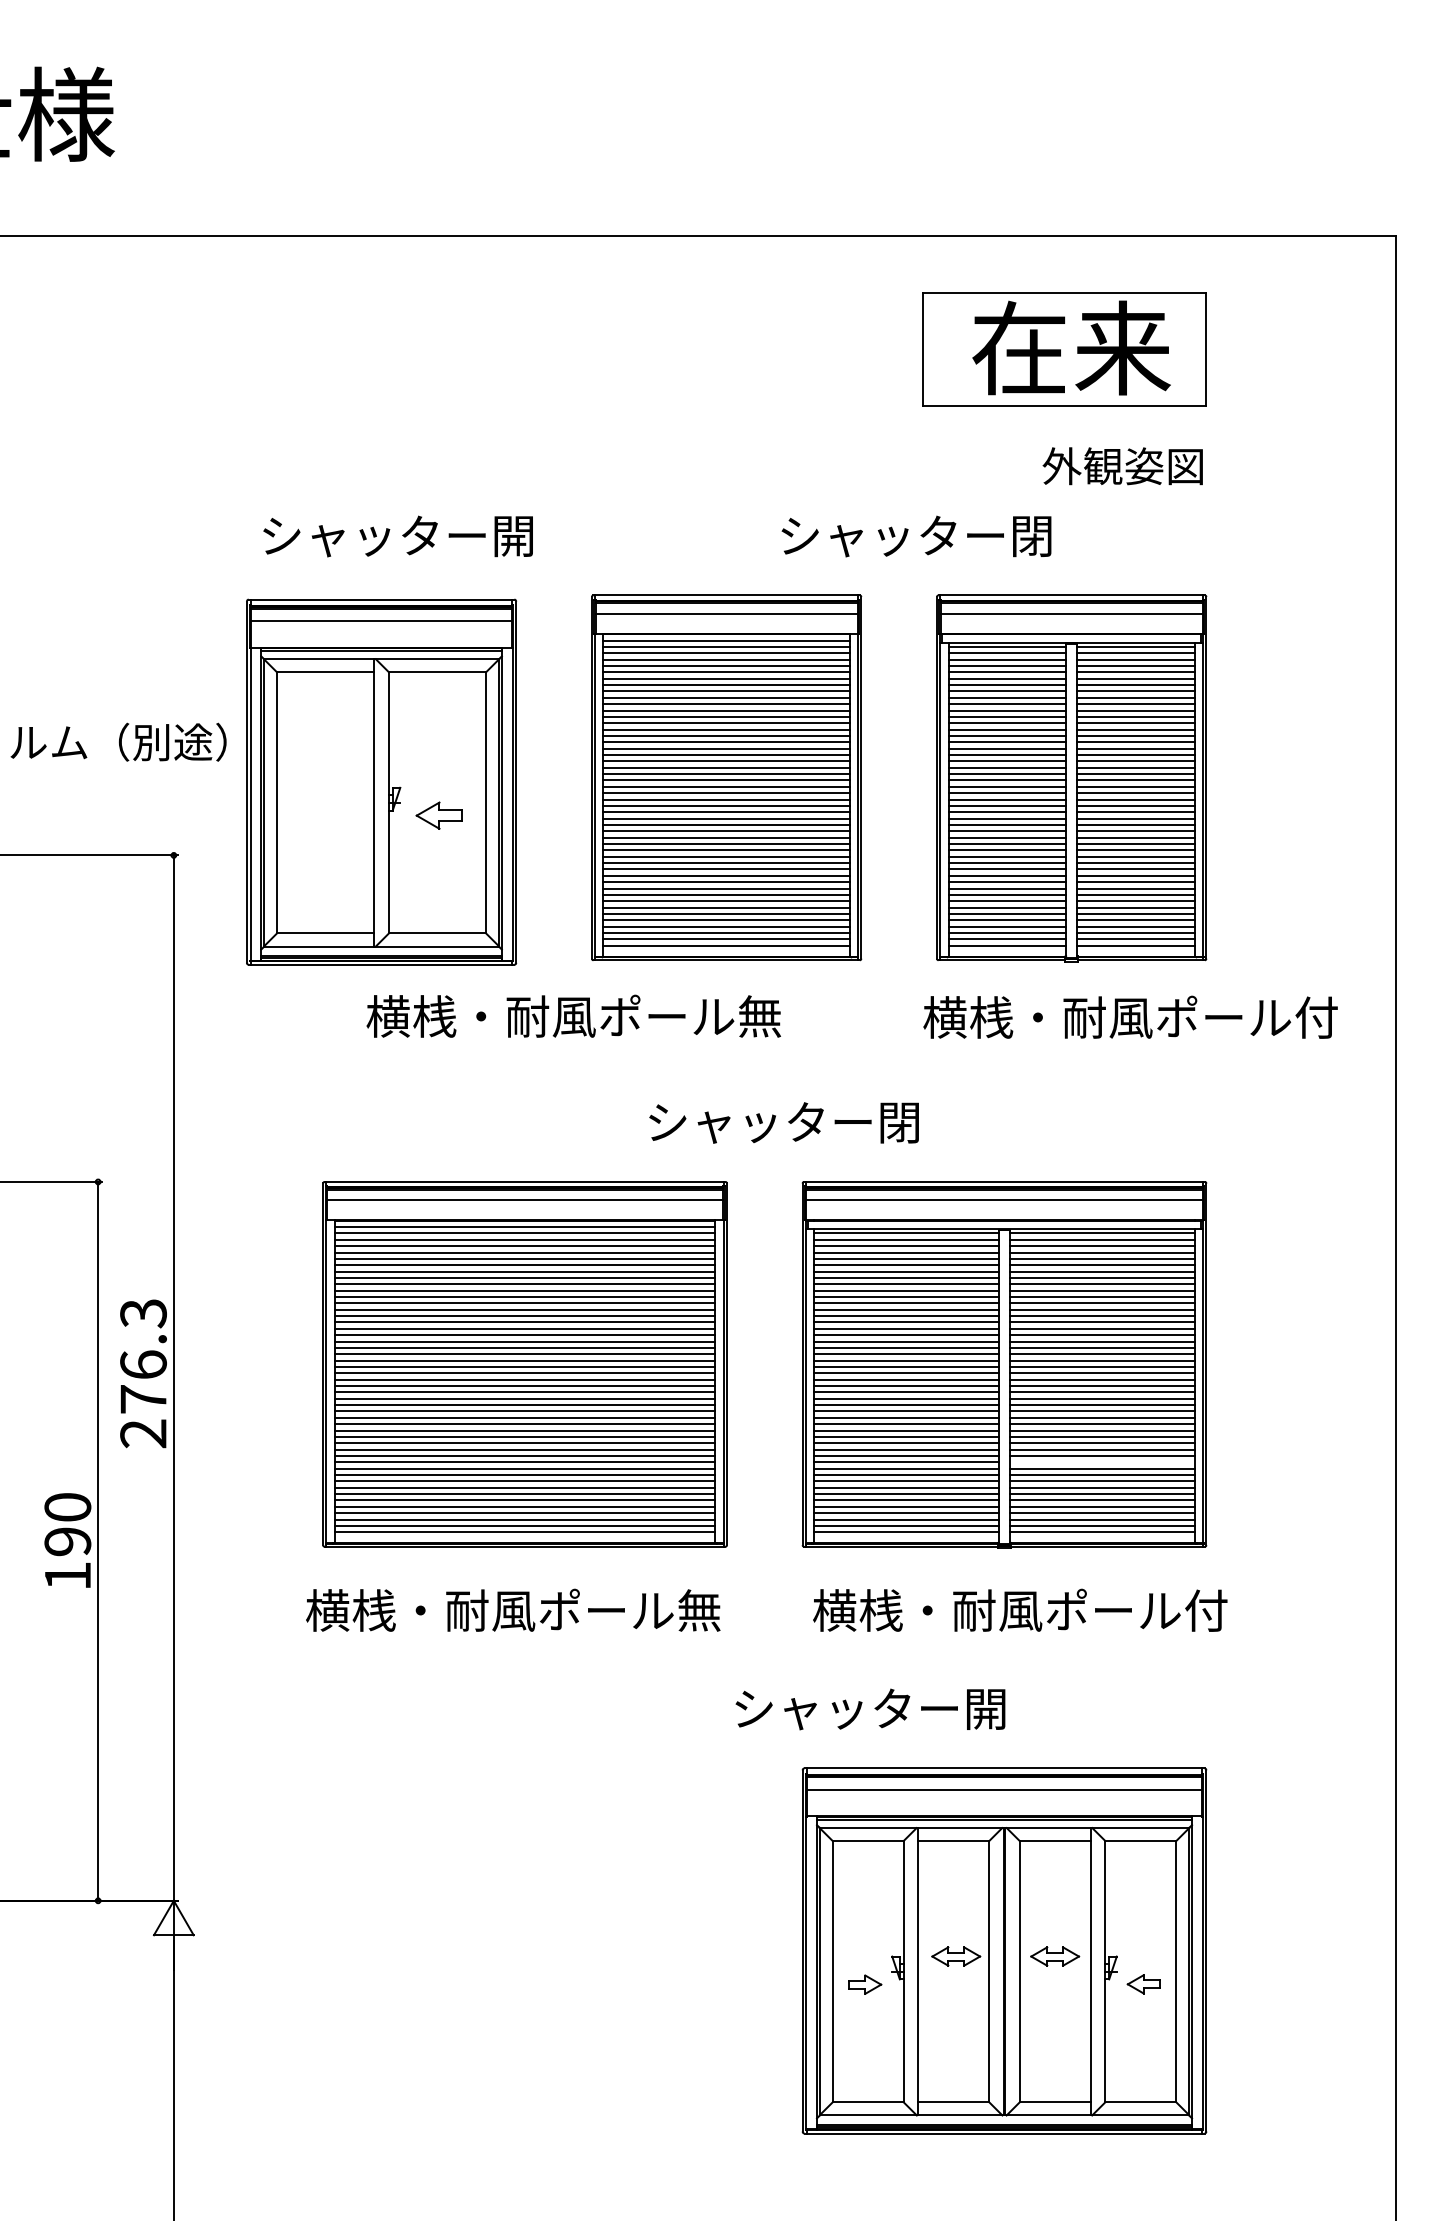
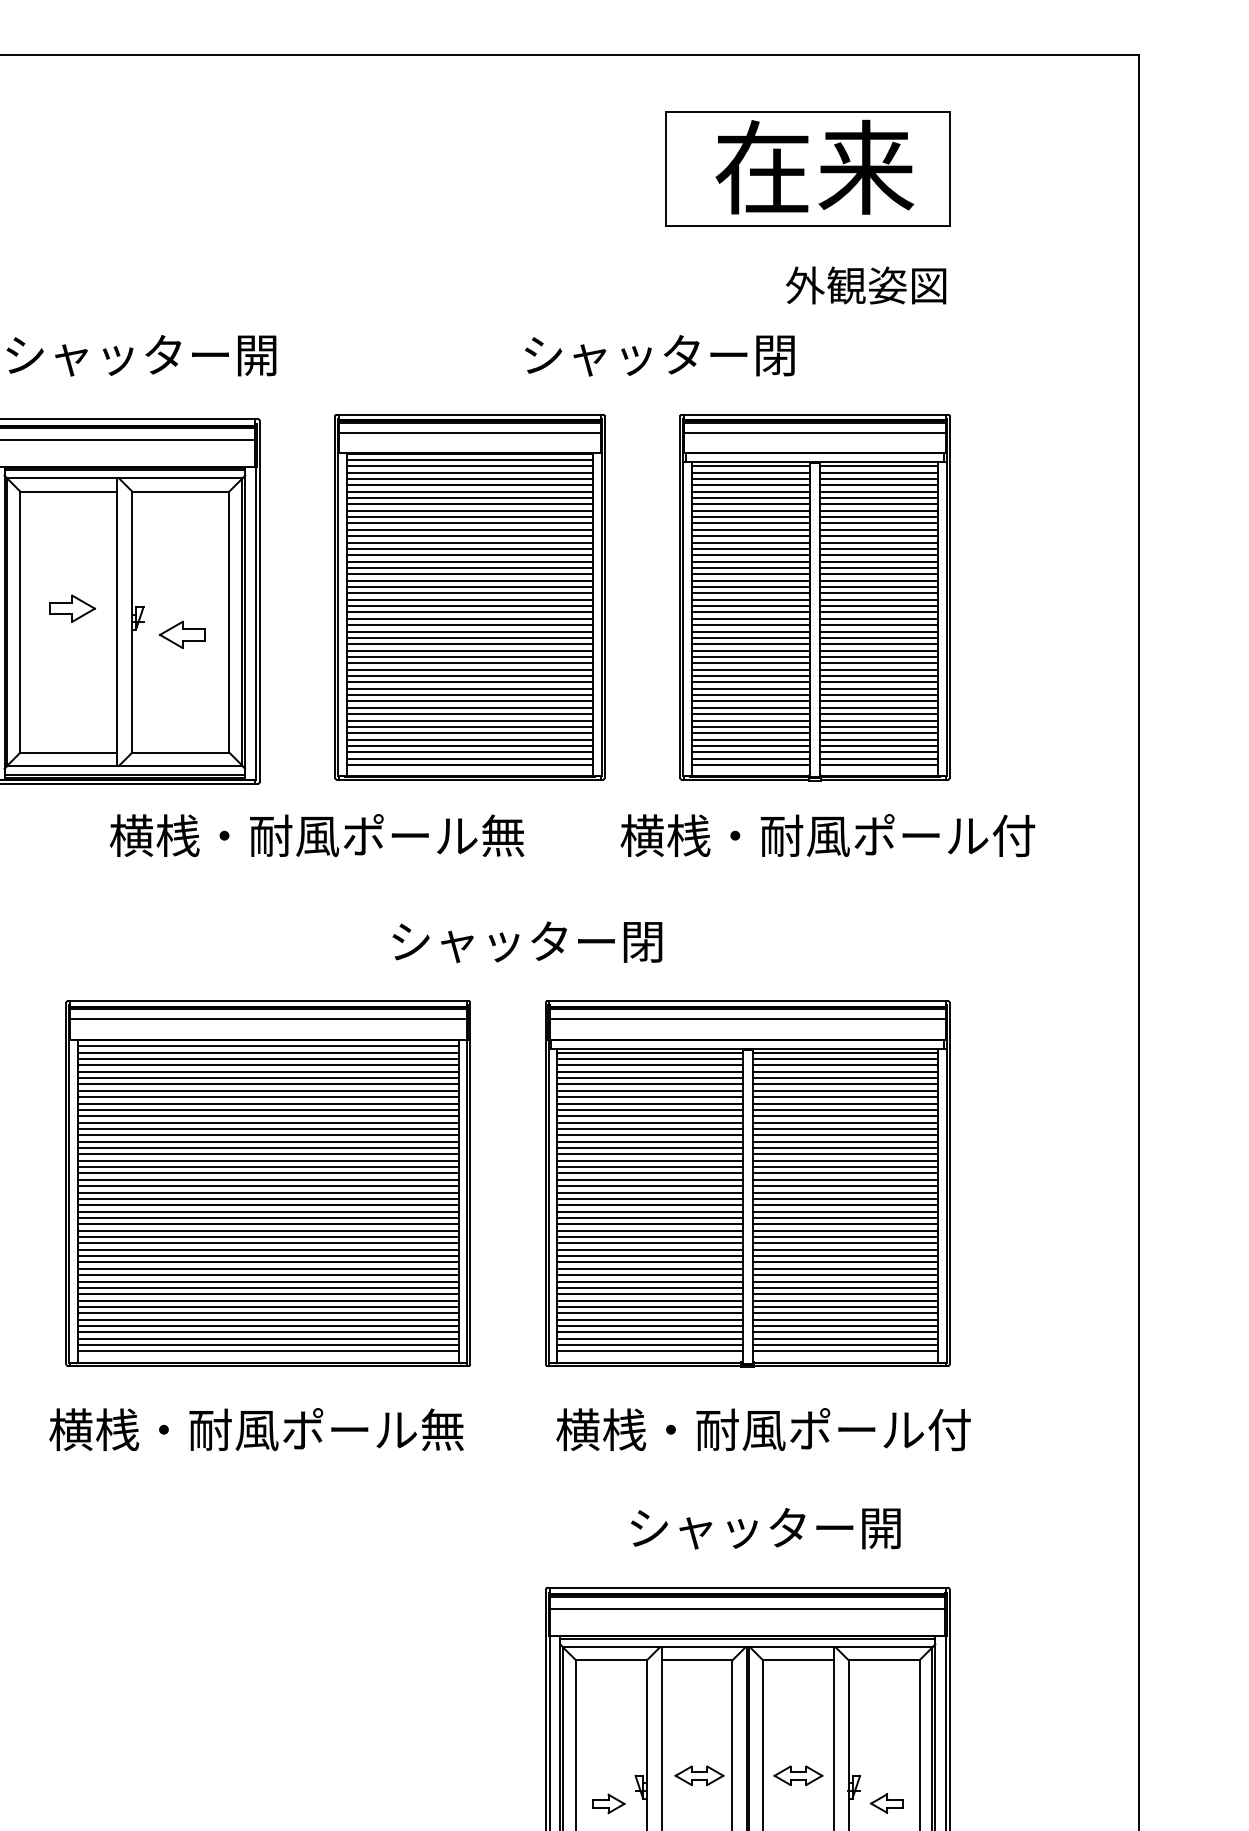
part: (328, 789) -> (71, 608), added
text: (1130, 1016) -> (827, 834), moved
line: (1101, 1462) -> (844, 1281), added
text: (870, 1709) -> (765, 1528), moved

